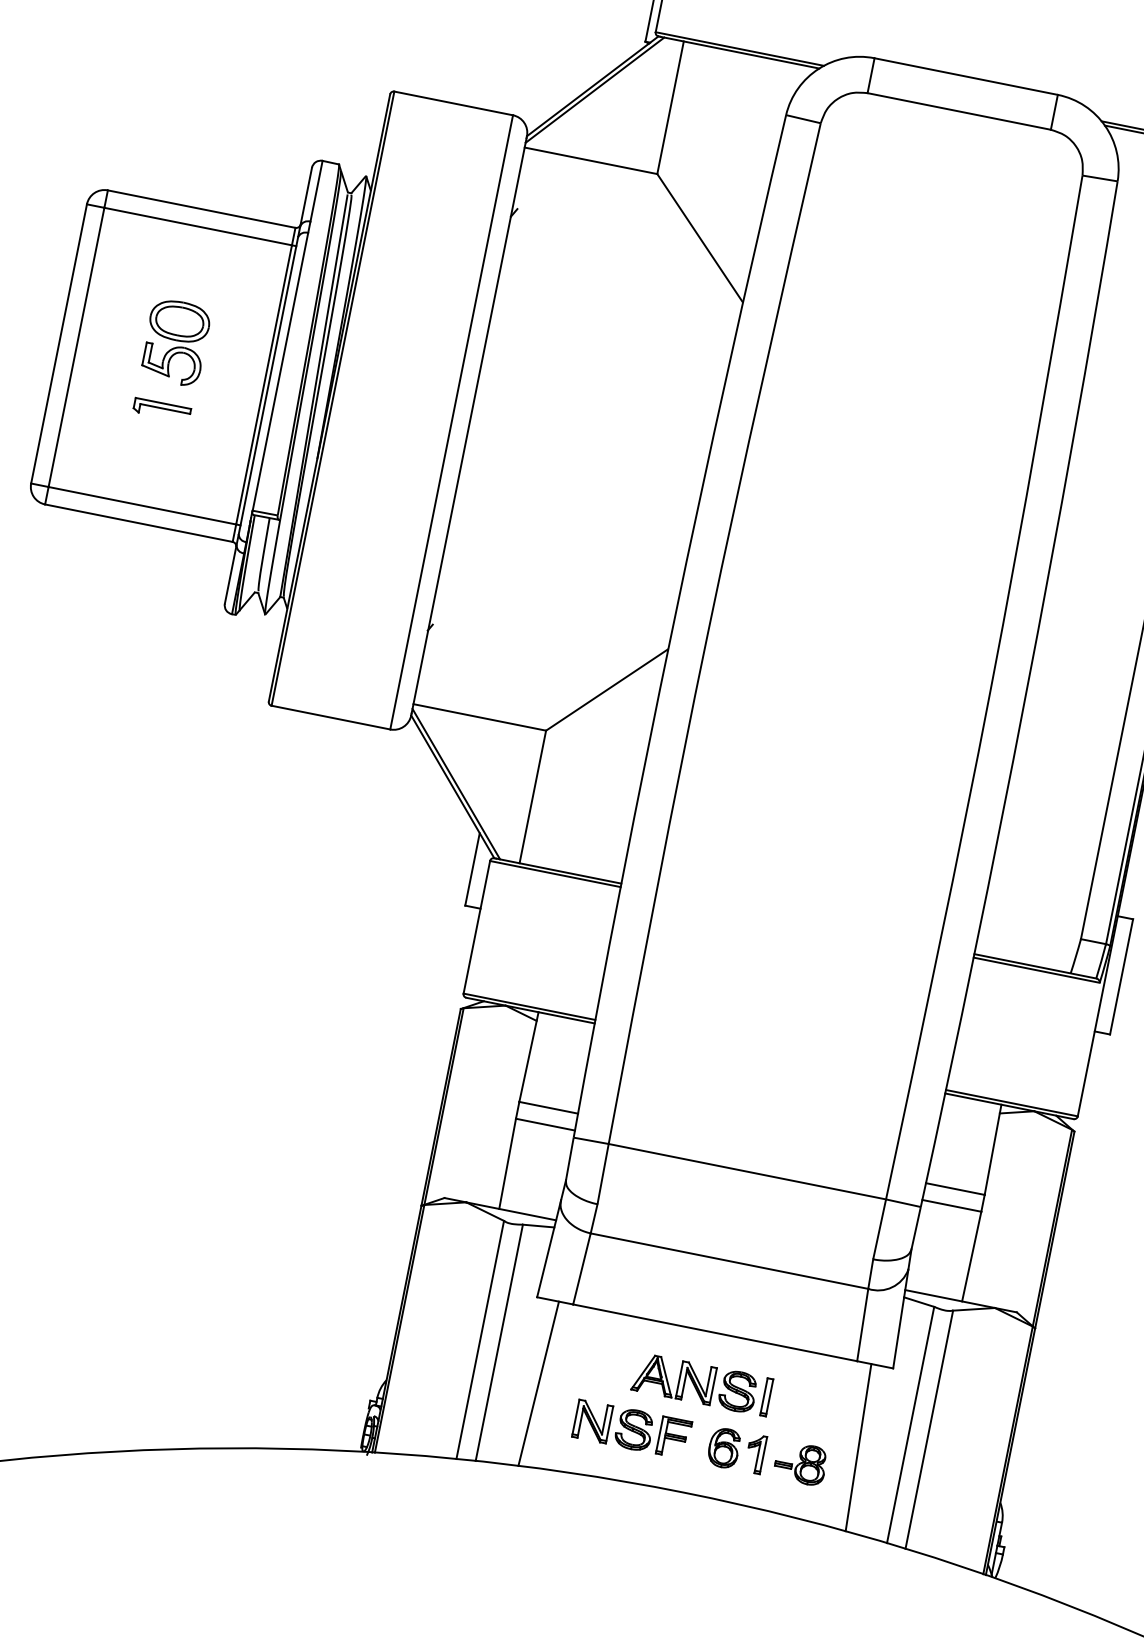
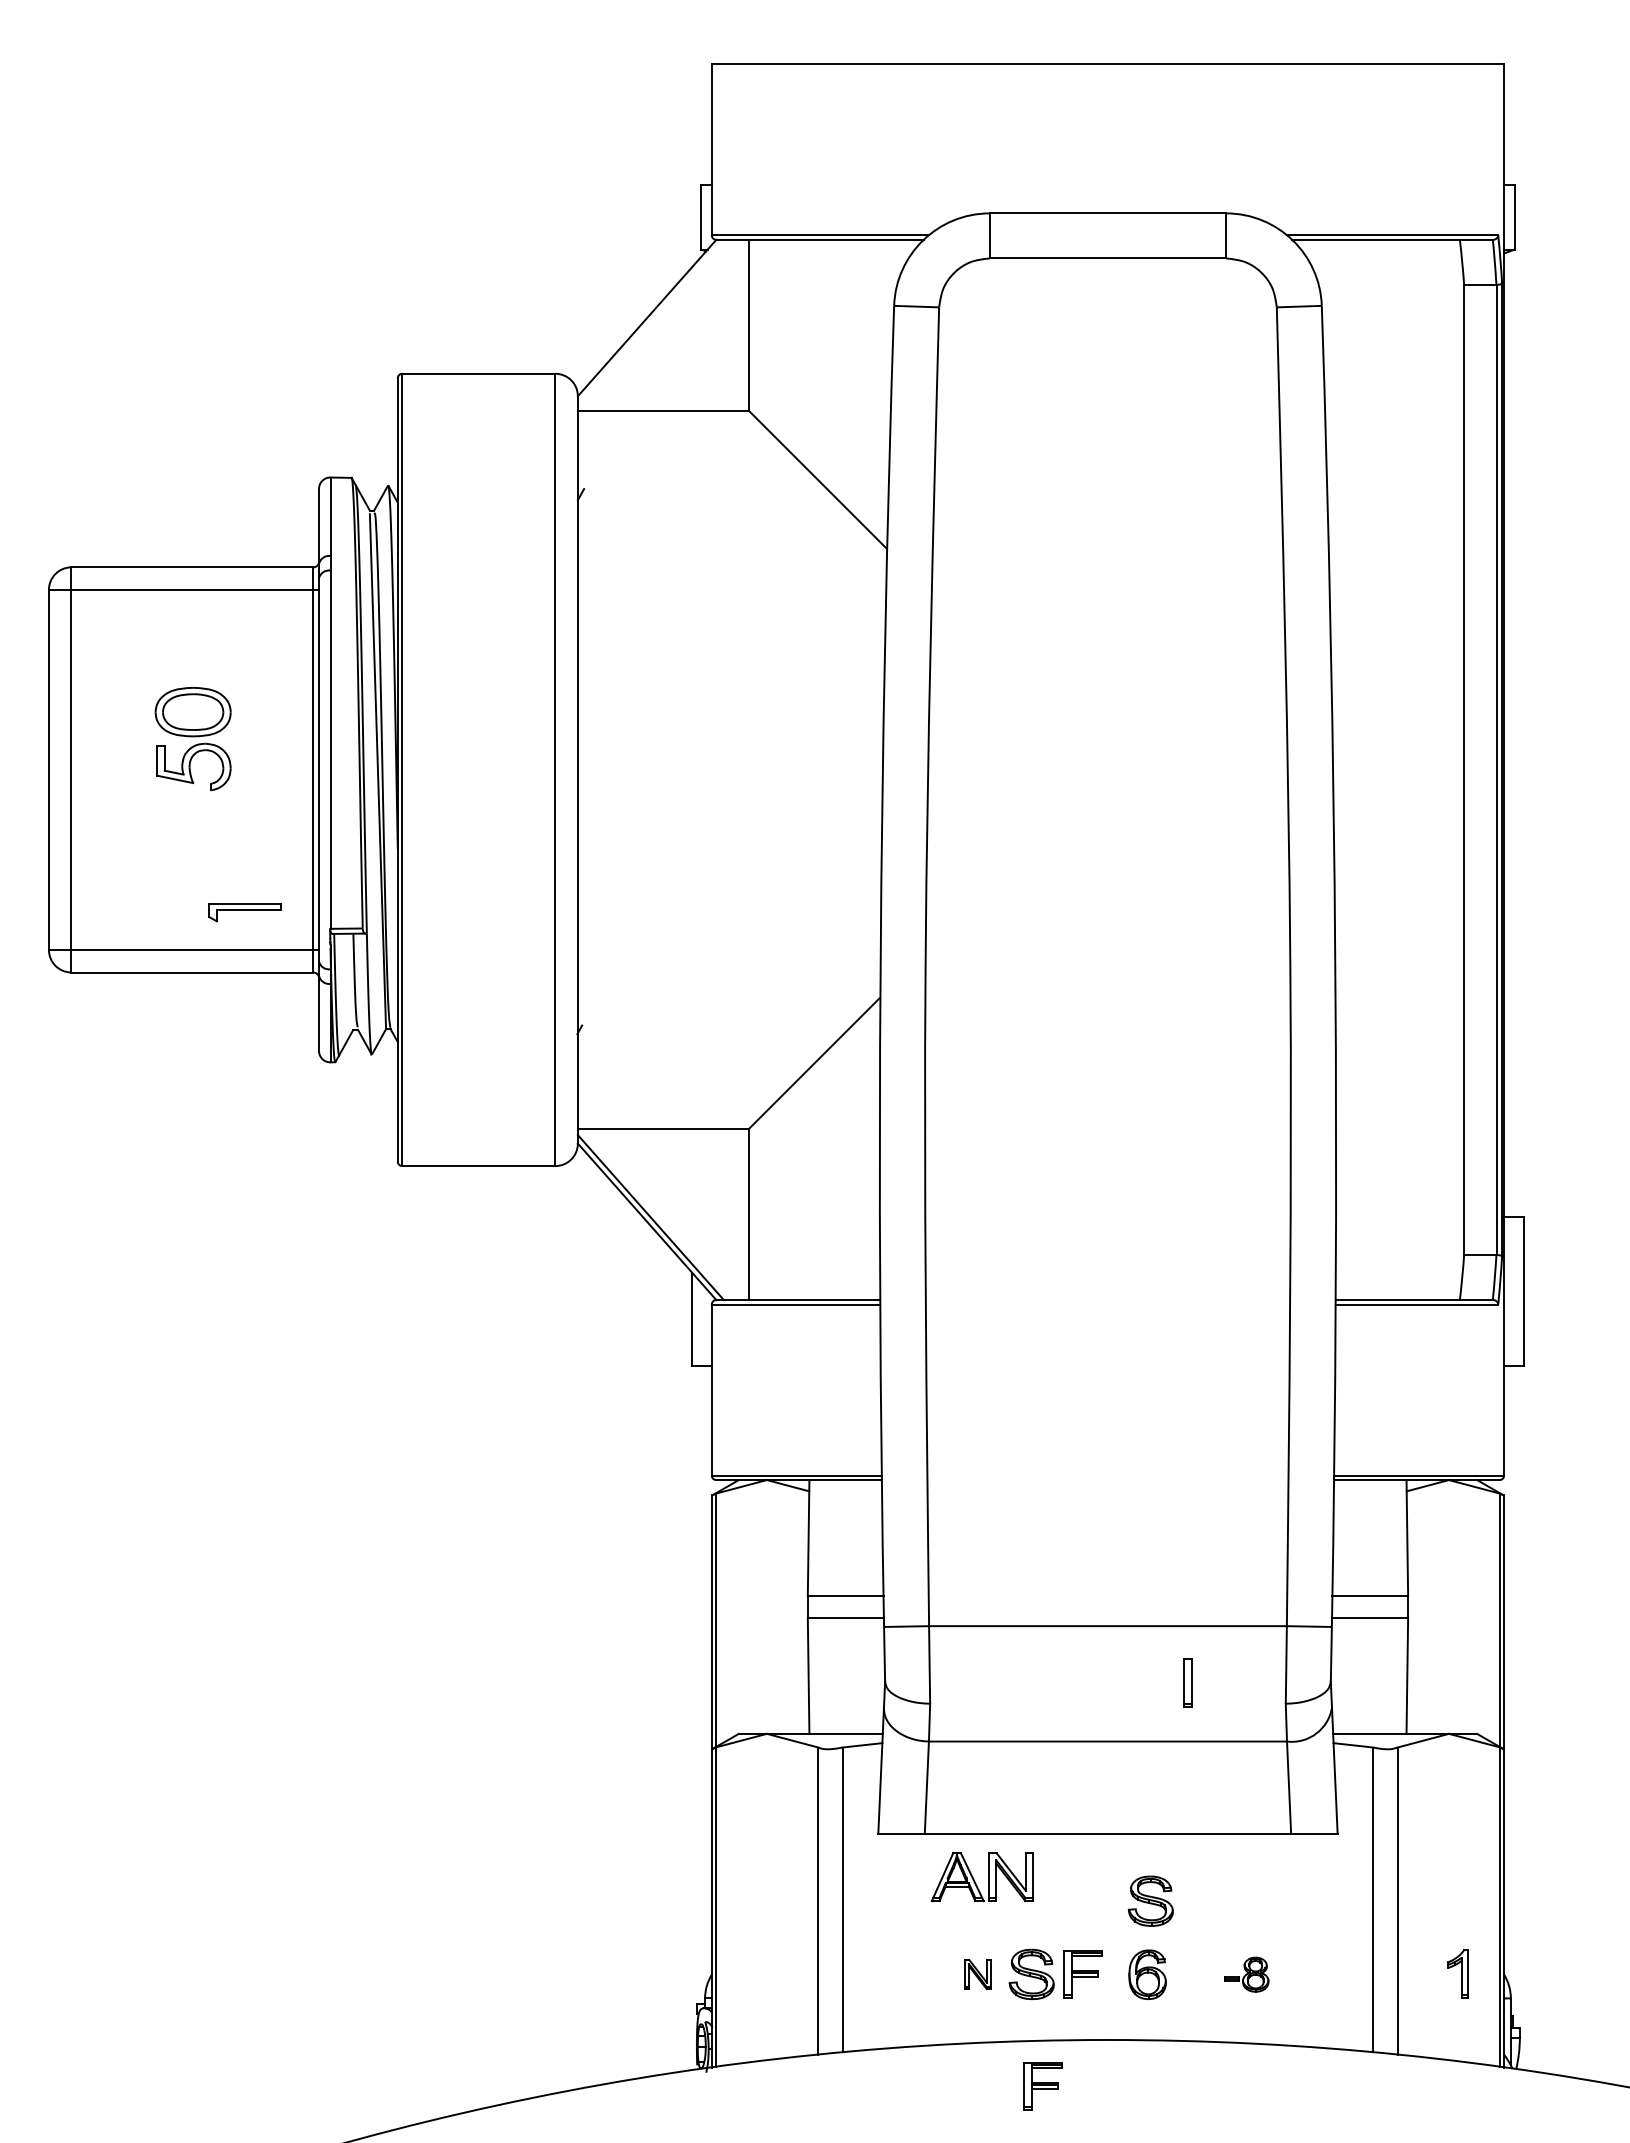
line: (594, 89) -> (650, 321), removed
part: (161, 410) -> (244, 912), moved
part: (678, 1379) -> (988, 1877), moved
line: (538, 1383) -> (901, 1940), removed
part: (766, 1396) -> (1187, 1682), moved
part: (592, 1421) -> (977, 1974), size x0.6
line: (858, 1447) -> (1314, 1940), removed
part: (755, 1453) -> (1457, 1973), moved
part: (800, 1463) -> (1246, 1974), size x0.7
part: (625, 1518) -> (1042, 2086), added

